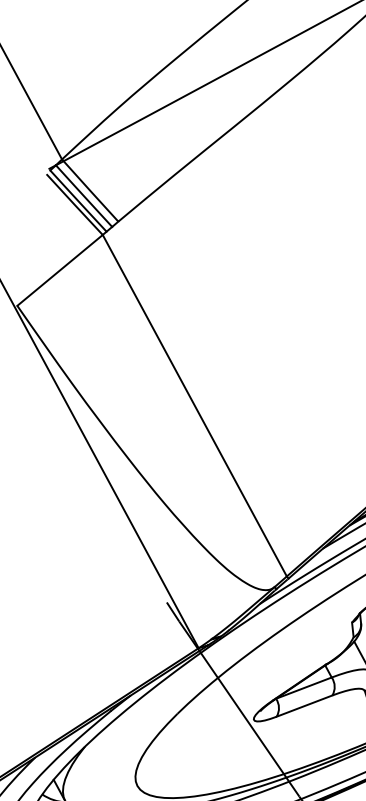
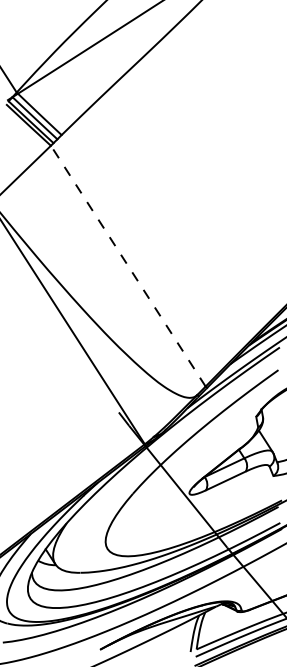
line: (195, 404) -> (128, 265), solid -> dashed

